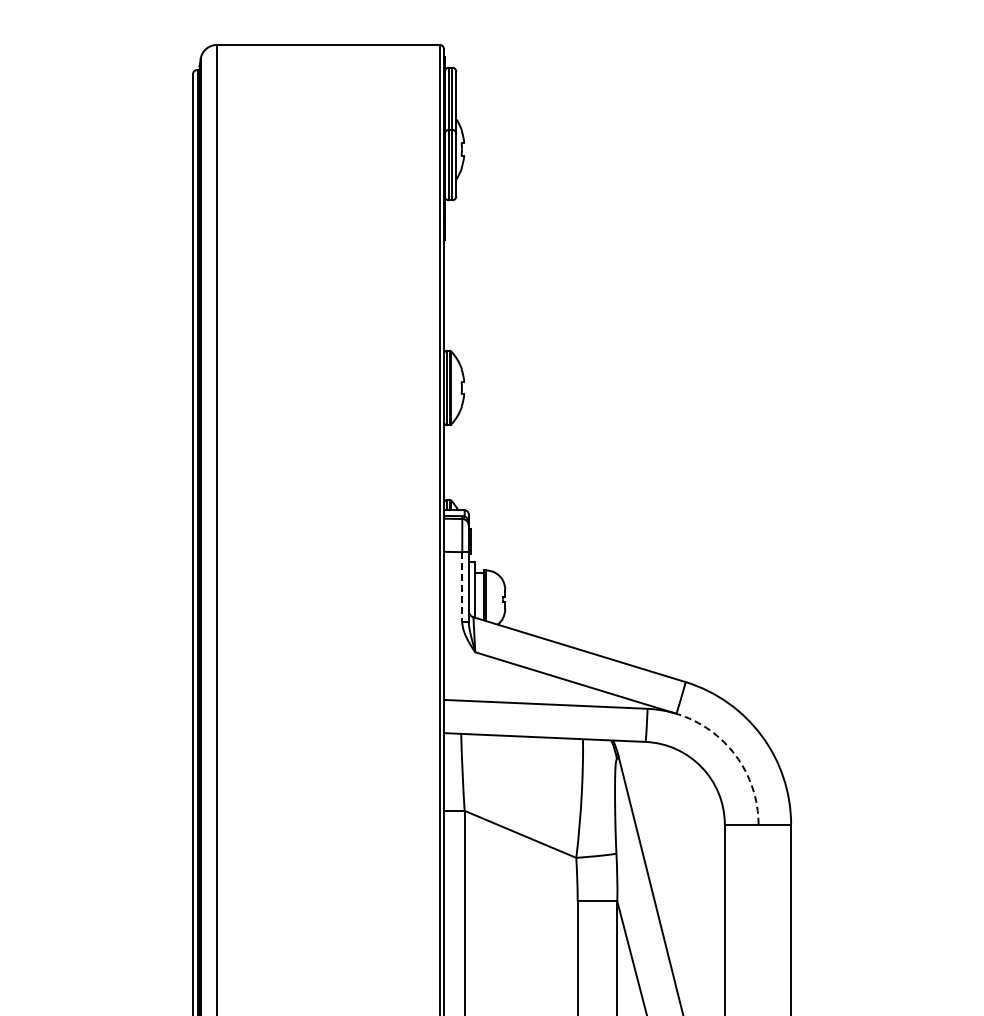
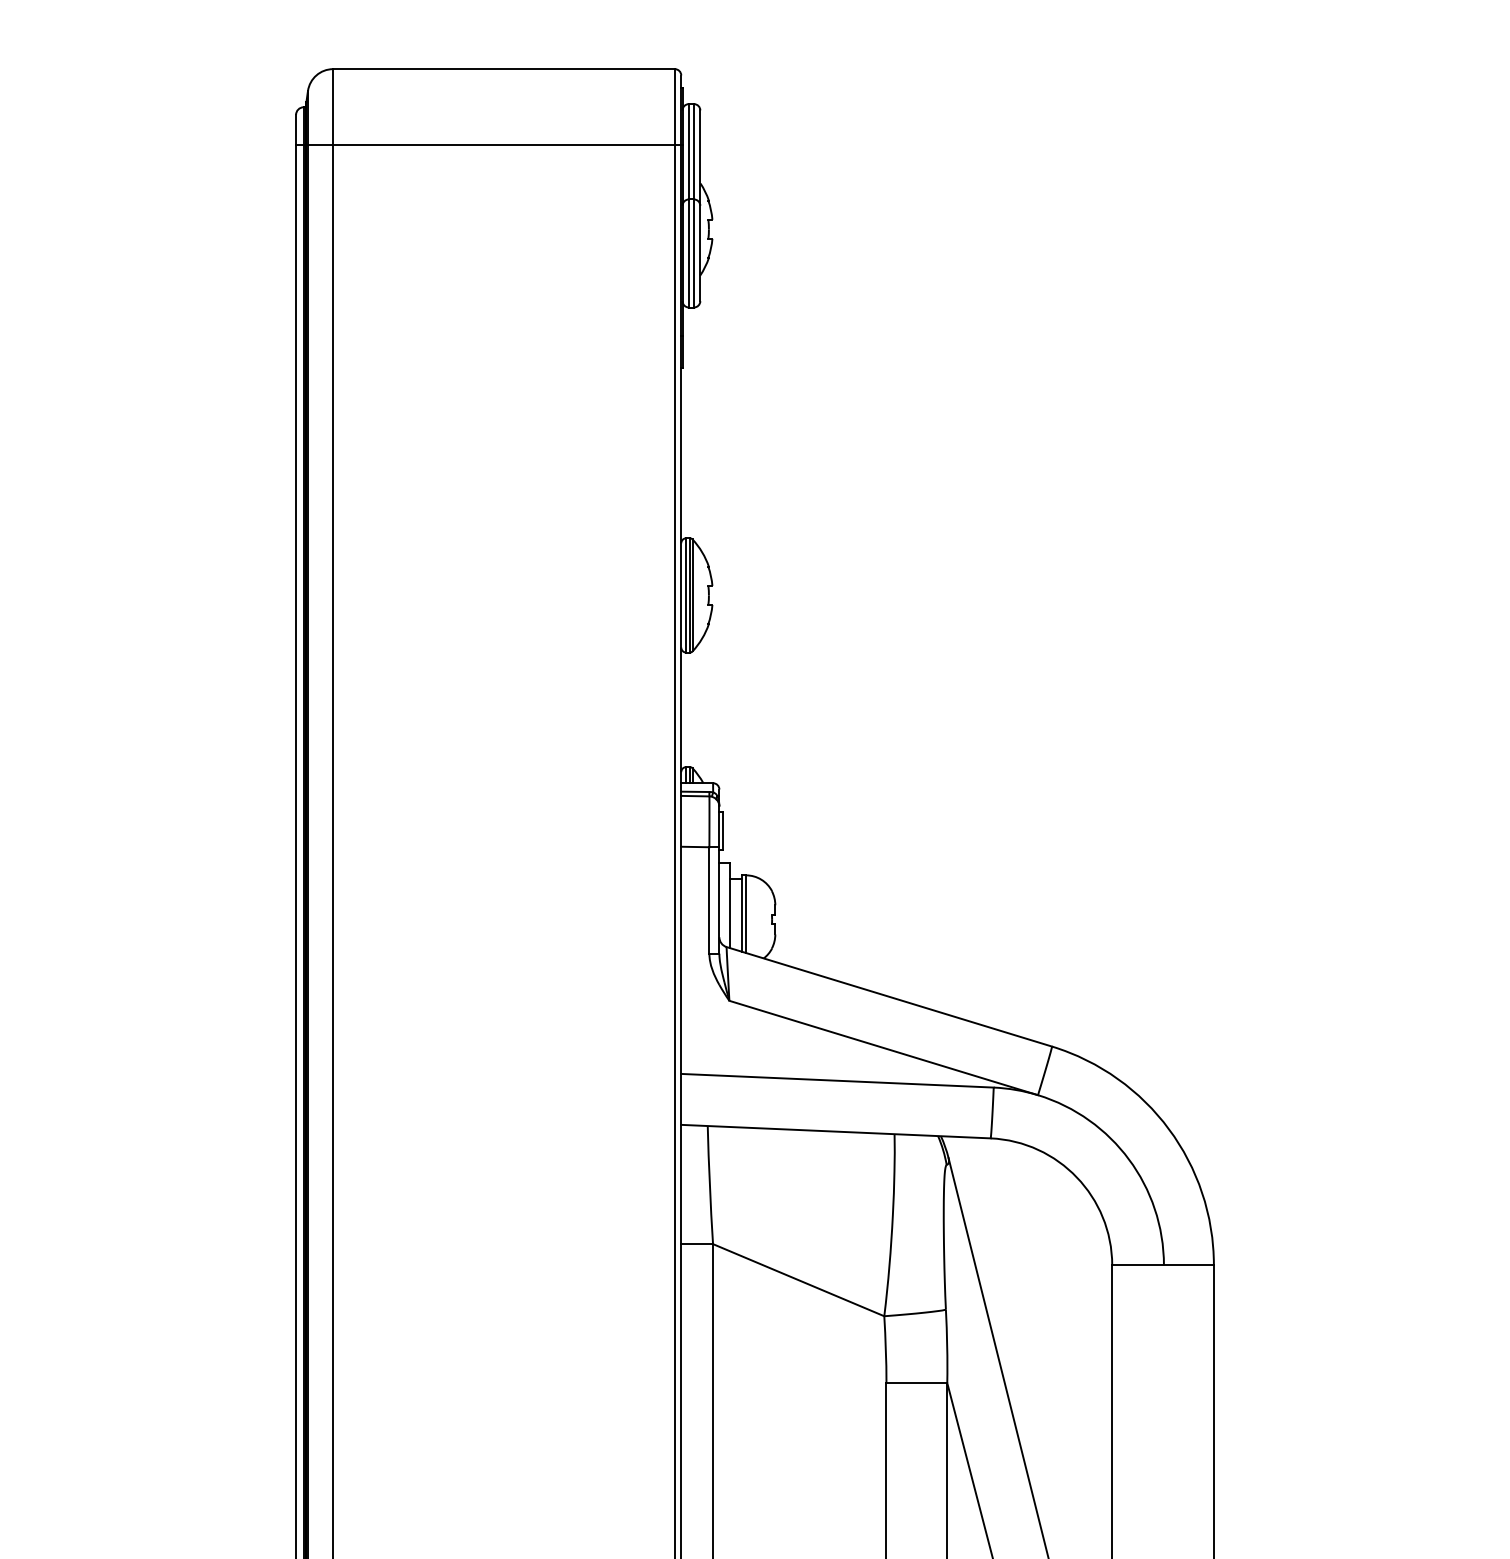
line: (318, 94) -> (488, 145), added
line: (462, 586) -> (709, 899), dashed -> solid
arc: (735, 755) -> (1128, 1159), dashed -> solid

